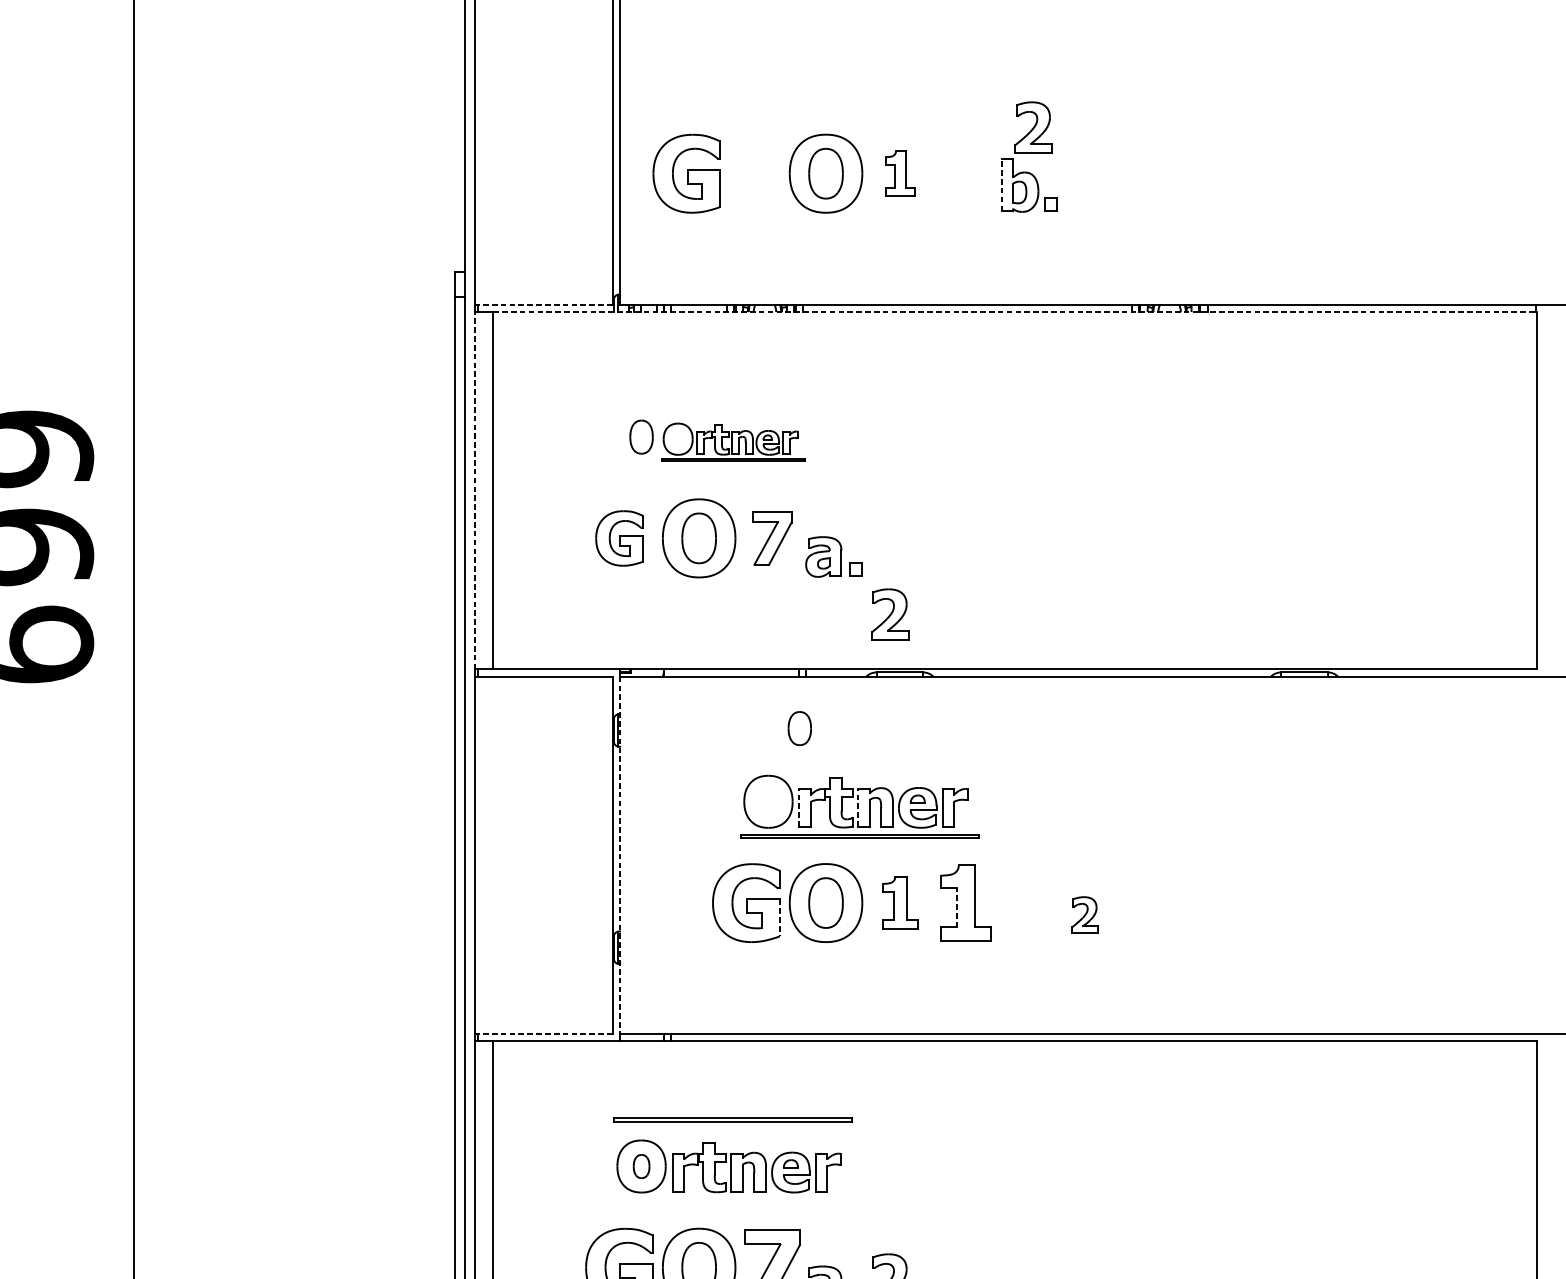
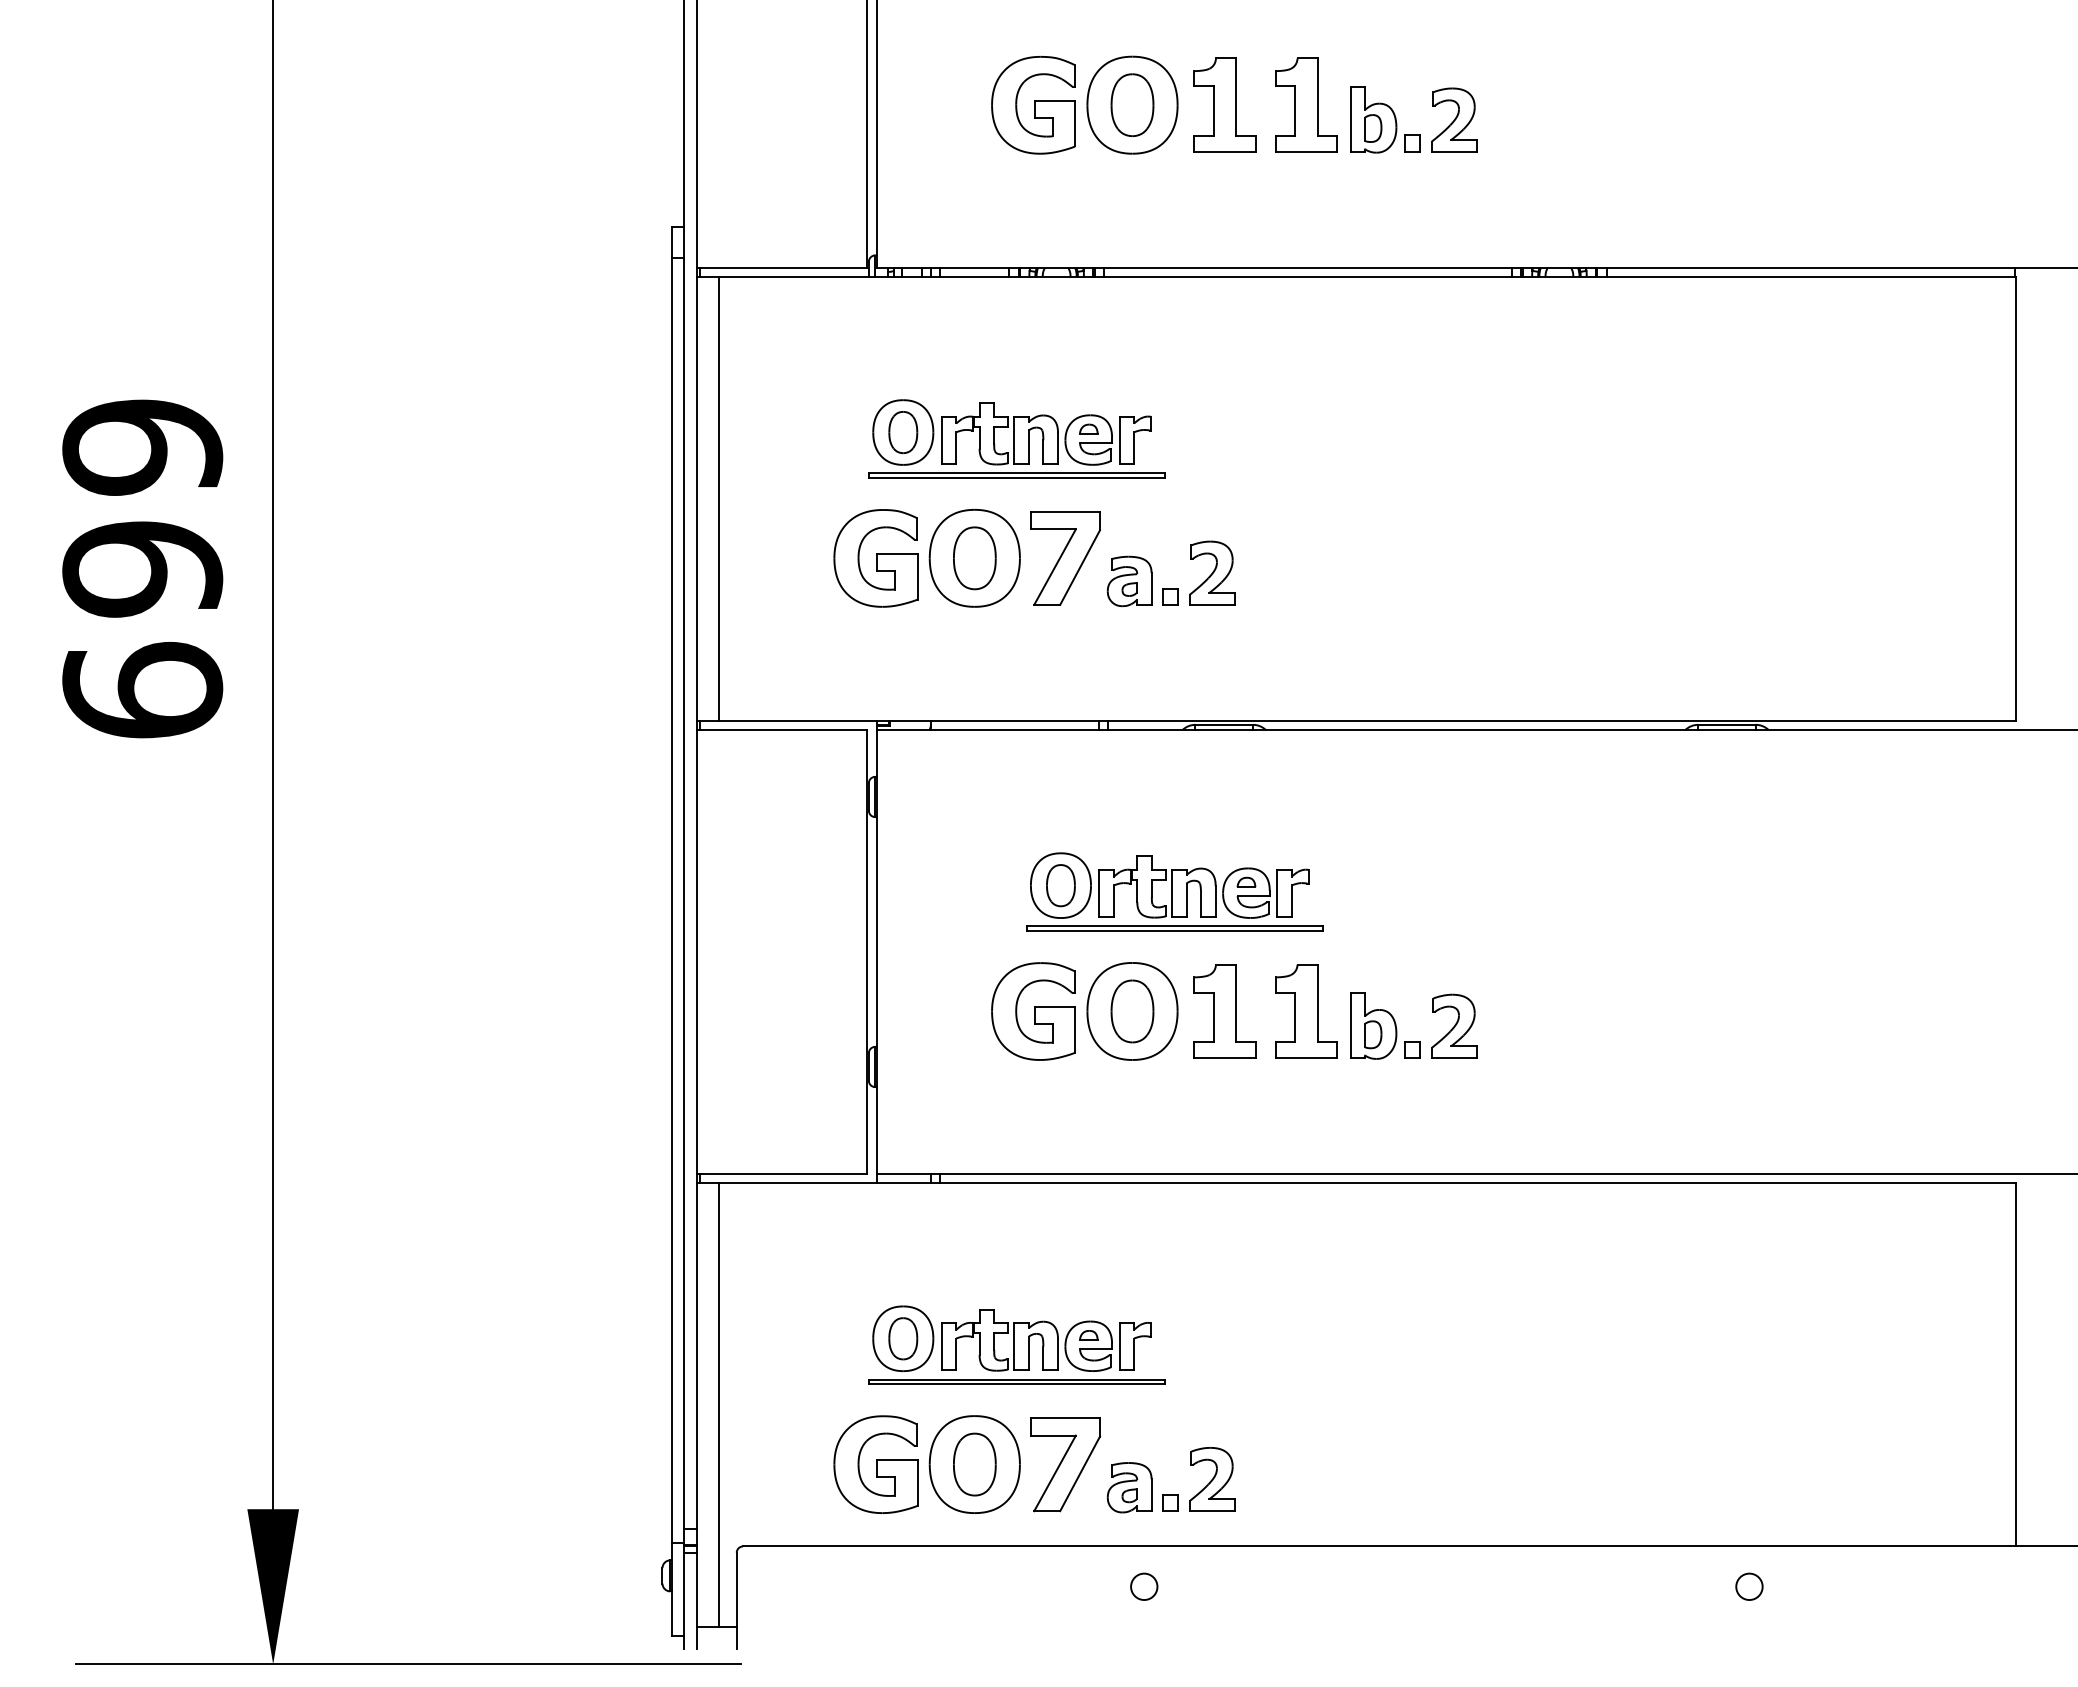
part: (1033, 127) -> (1454, 119), moved
part: (686, 173) -> (1033, 105), moved
part: (900, 173) -> (1224, 104), size x1.67
part: (966, 173) -> (1306, 104), added
line: (1001, 184) -> (1350, 118), dashed -> solid
line: (543, 304) -> (781, 267), dashed -> solid
line: (1015, 312) -> (1367, 277), dashed -> solid
part: (732, 441) -> (1016, 438), size x1.67
line: (475, 491) -> (696, 499), dashed -> solid
part: (619, 538) -> (875, 558), size x1.43
part: (772, 538) -> (1065, 558), size x1.43
part: (890, 614) -> (1212, 572), moved
part: (799, 728) -> (1060, 885), moved
line: (799, 807) -> (1099, 892), dashed -> solid
line: (857, 807) -> (1171, 892), dashed -> solid
line: (620, 855) -> (876, 952), dashed -> solid
part: (900, 903) -> (1224, 1011), size x1.43
line: (957, 907) -> (1295, 1017), dashed -> solid
part: (1029, 914) -> (1385, 1025), added
part: (1085, 914) -> (1454, 1025), size x1.43
line: (780, 917) -> (1075, 1029), dashed -> solid
line: (543, 1034) -> (781, 1174), dashed -> solid
part: (732, 1119) -> (1016, 1381), moved
part: (641, 1166) -> (903, 1338), size x1.43

